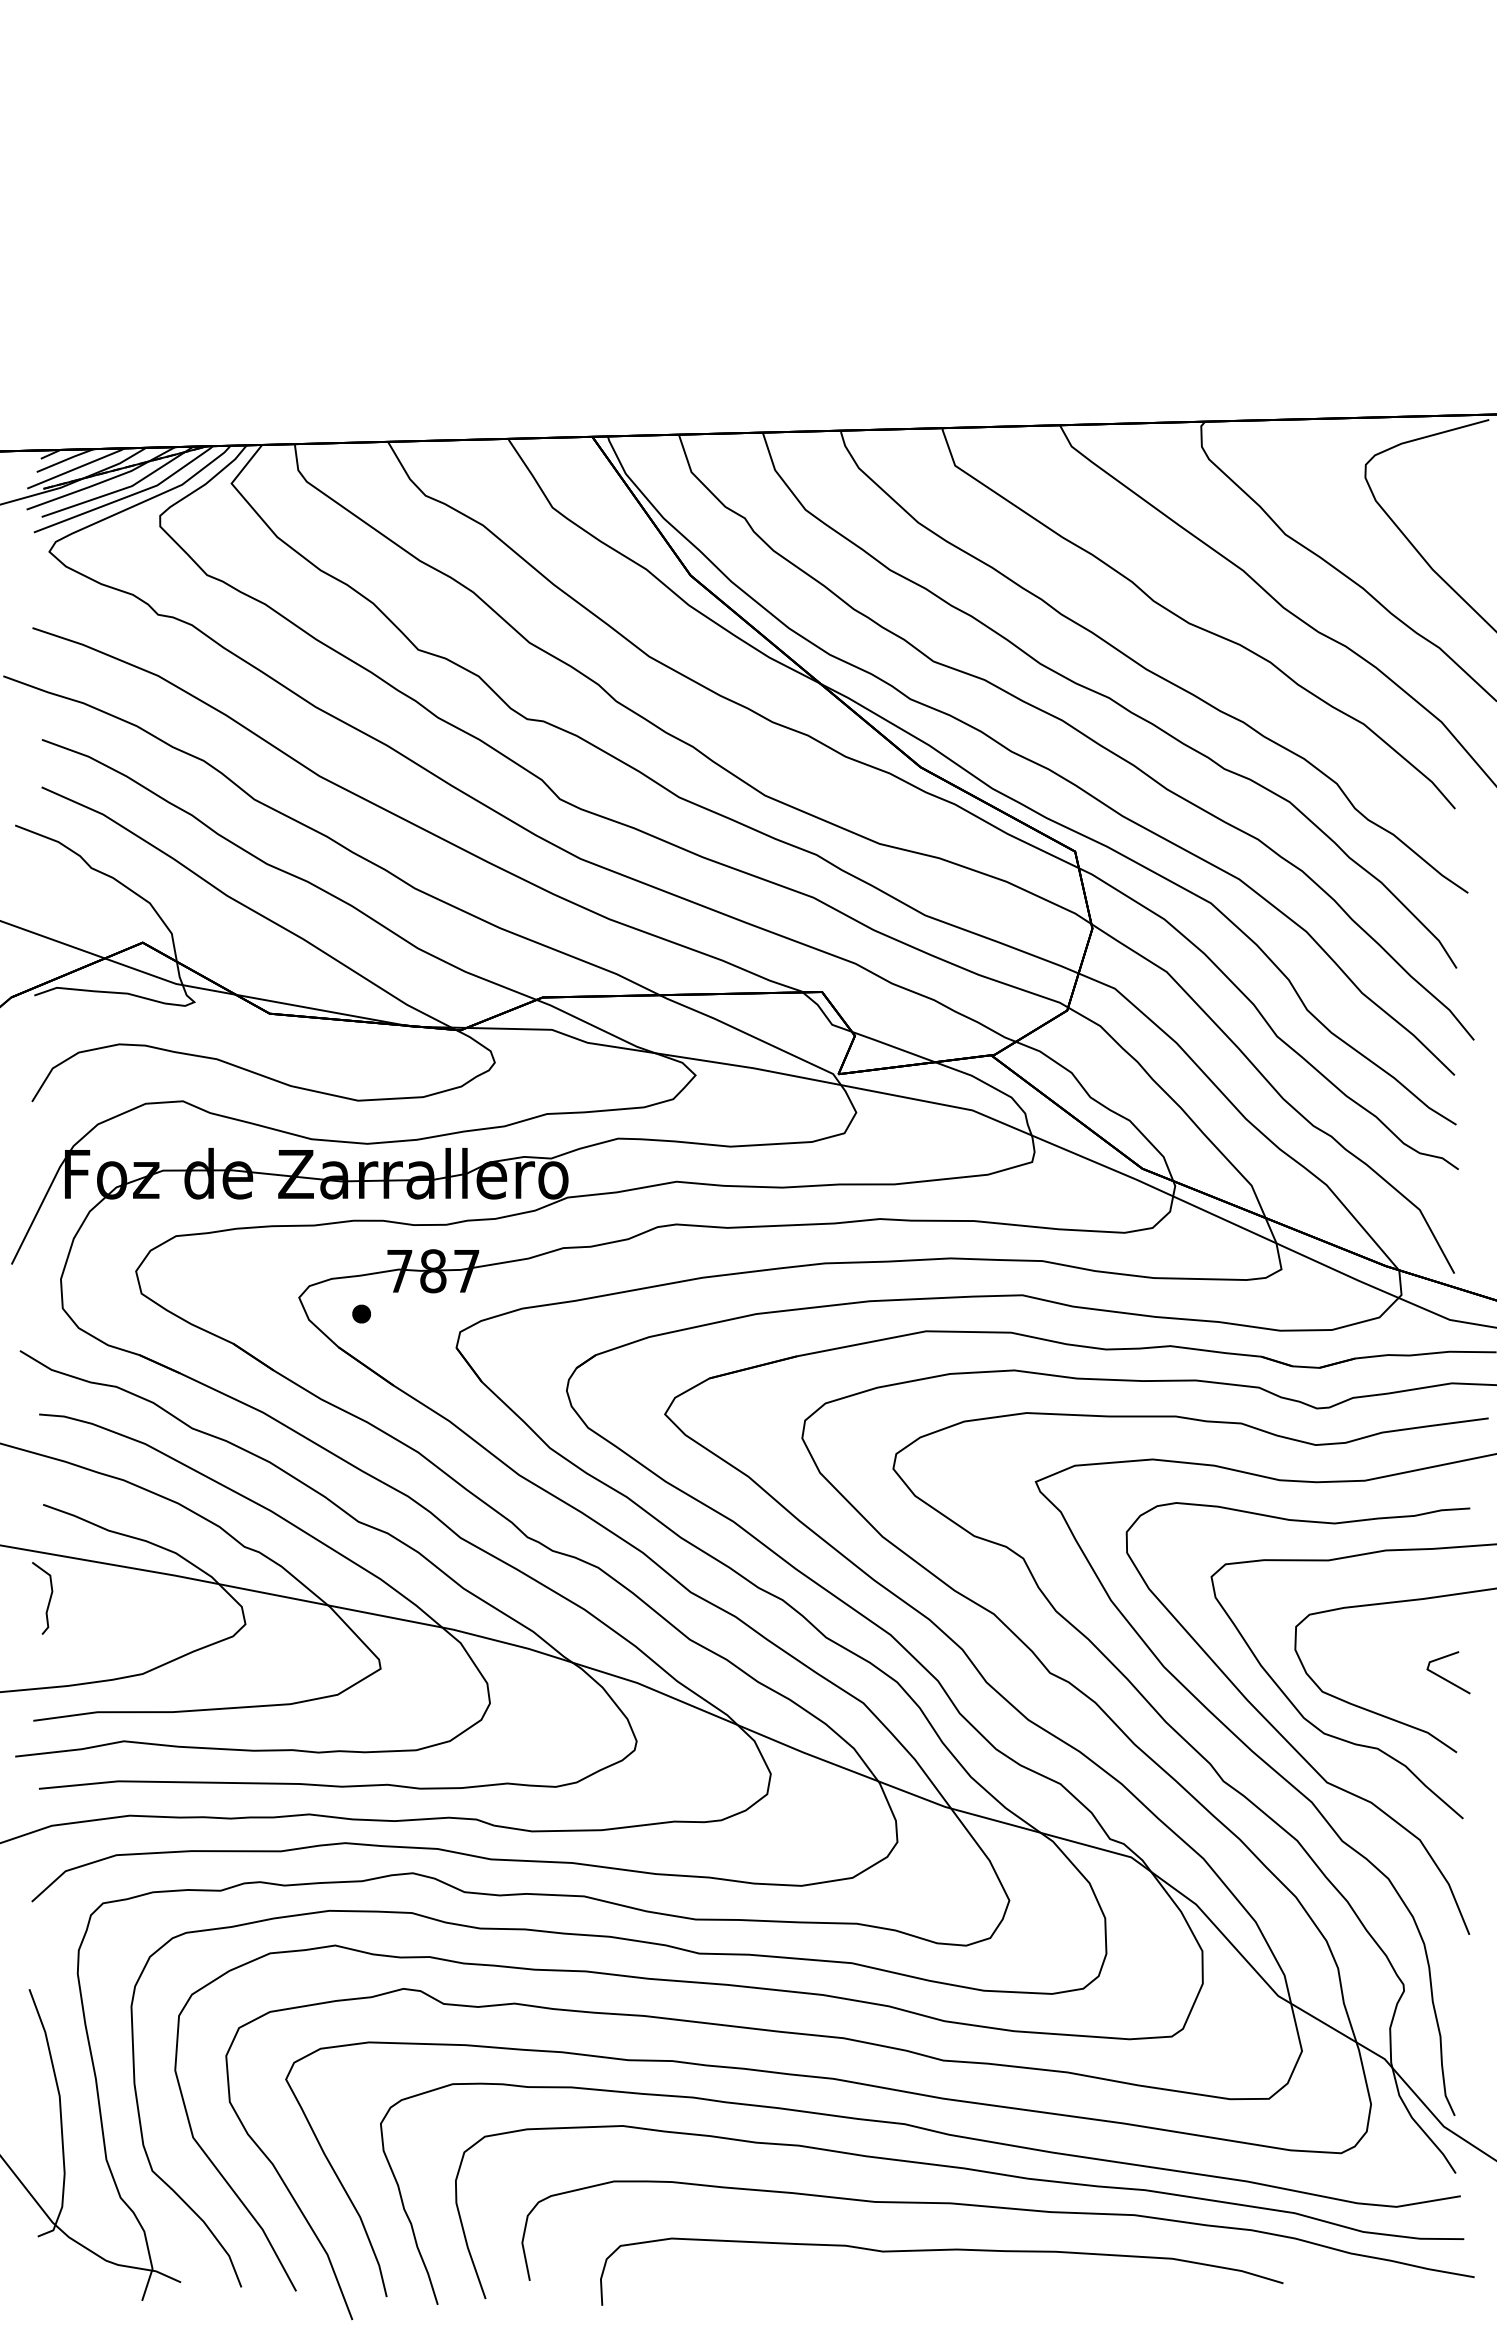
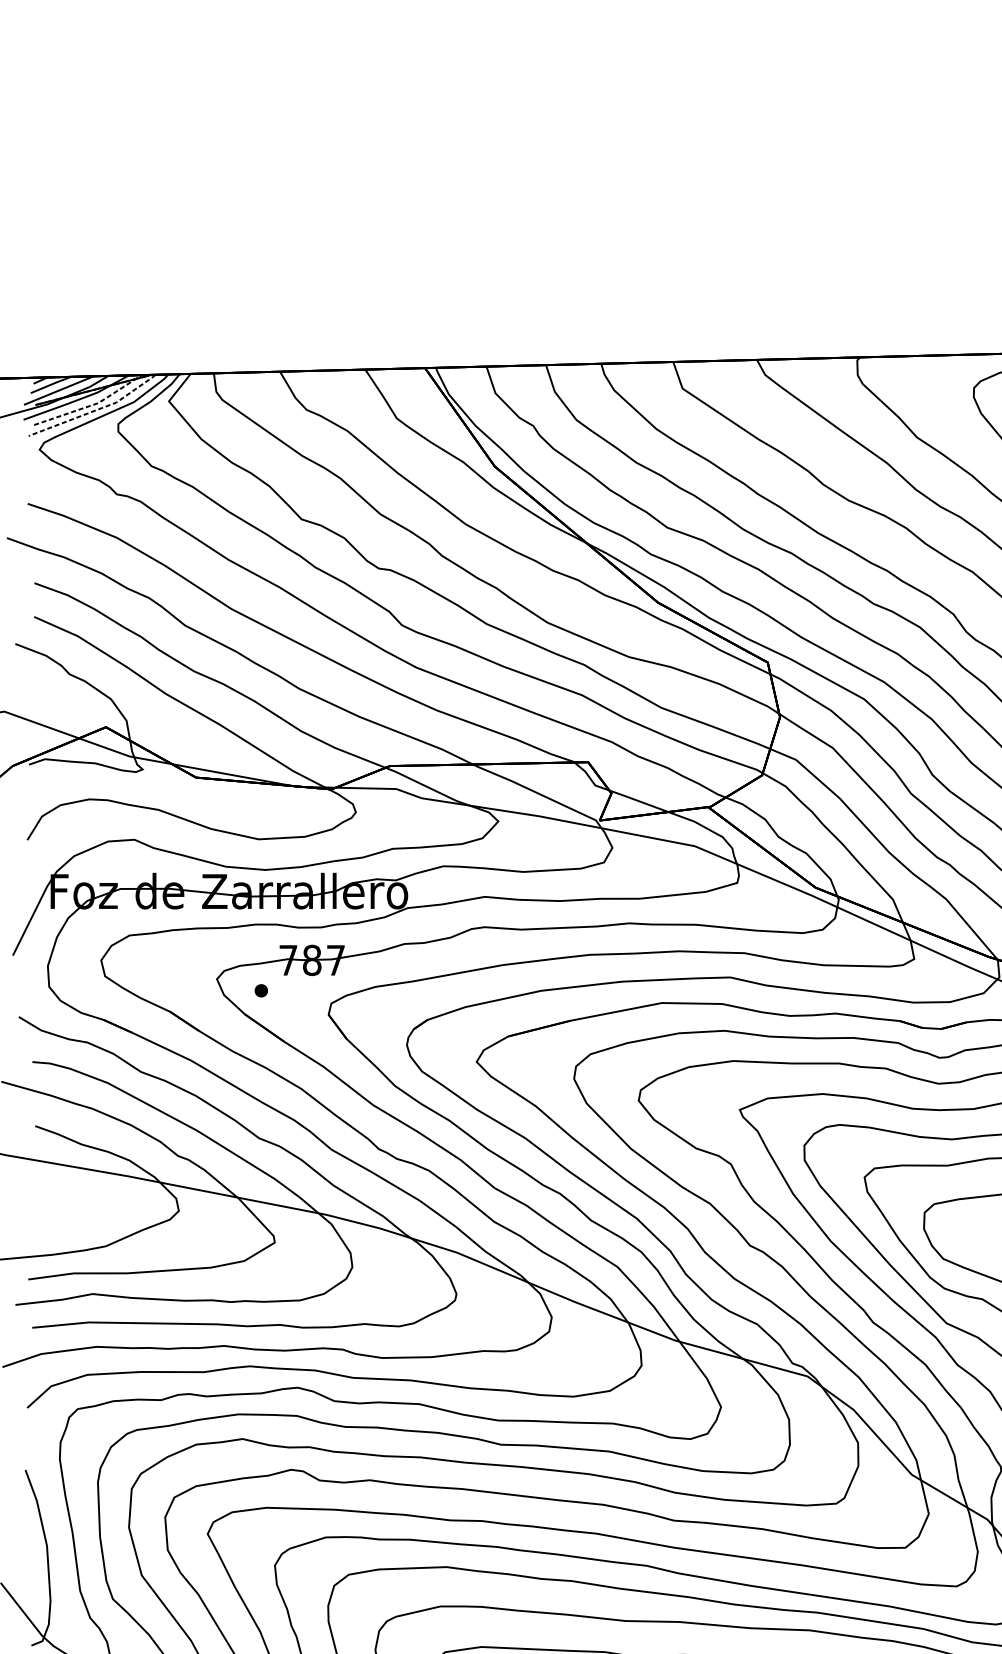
line: (122, 489) -> (91, 405), solid -> dashed
line: (127, 496) -> (95, 410), solid -> dashed
curve: (48, 1601) -> (39, 1194), removed

